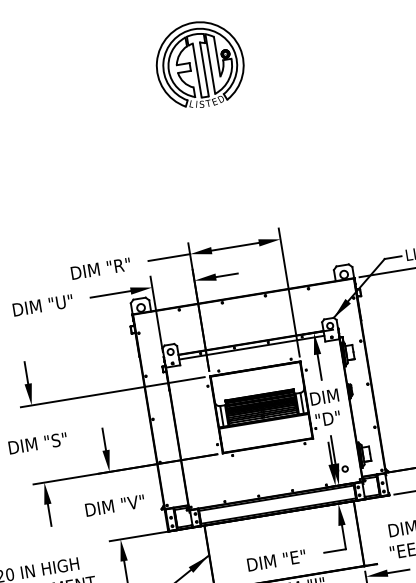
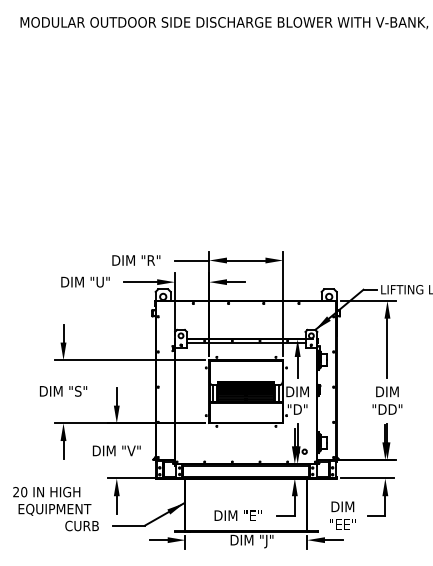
part: (199, 64) -> (241, 110), removed

